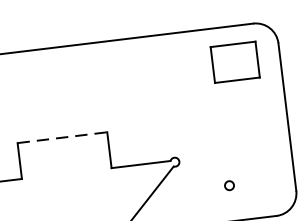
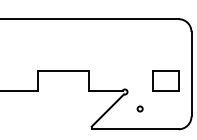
part: (234, 61) -> (165, 80), moved
line: (63, 137) -> (63, 70), dashed -> solid
circle: (228, 184) -> (139, 108), moved

